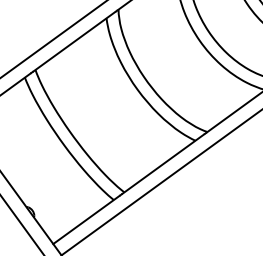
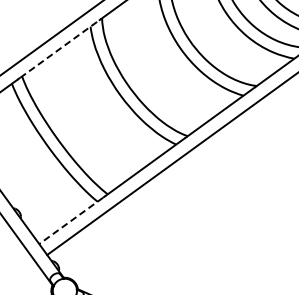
line: (74, 42) -> (59, 49), solid -> dashed
line: (85, 220) -> (70, 221), solid -> dashed

